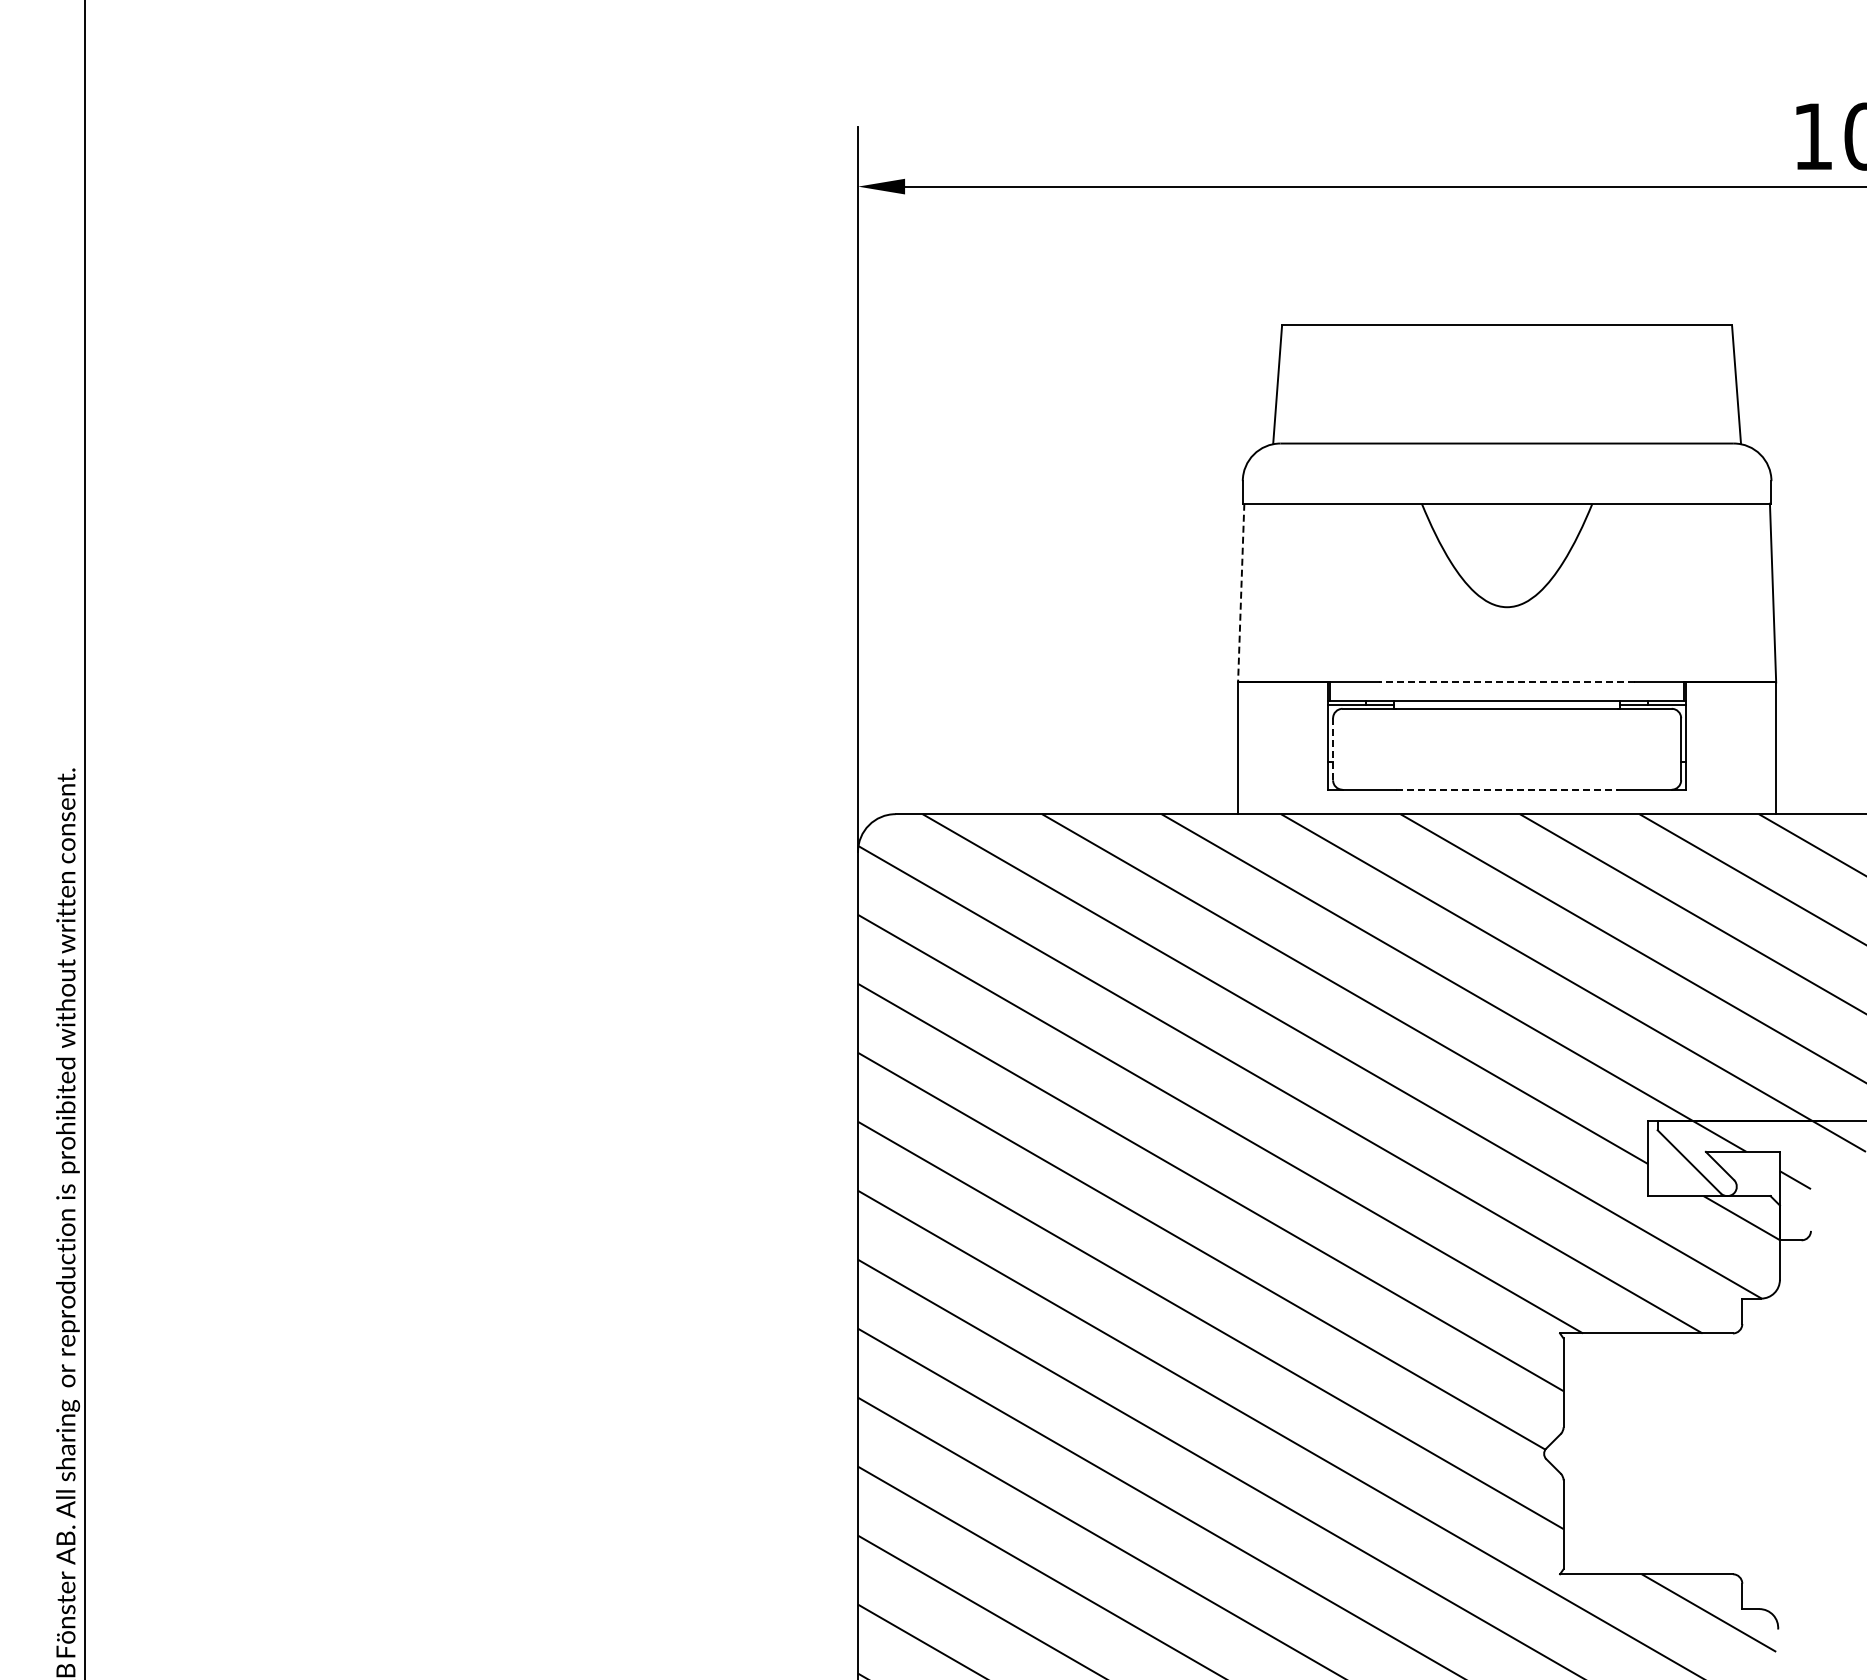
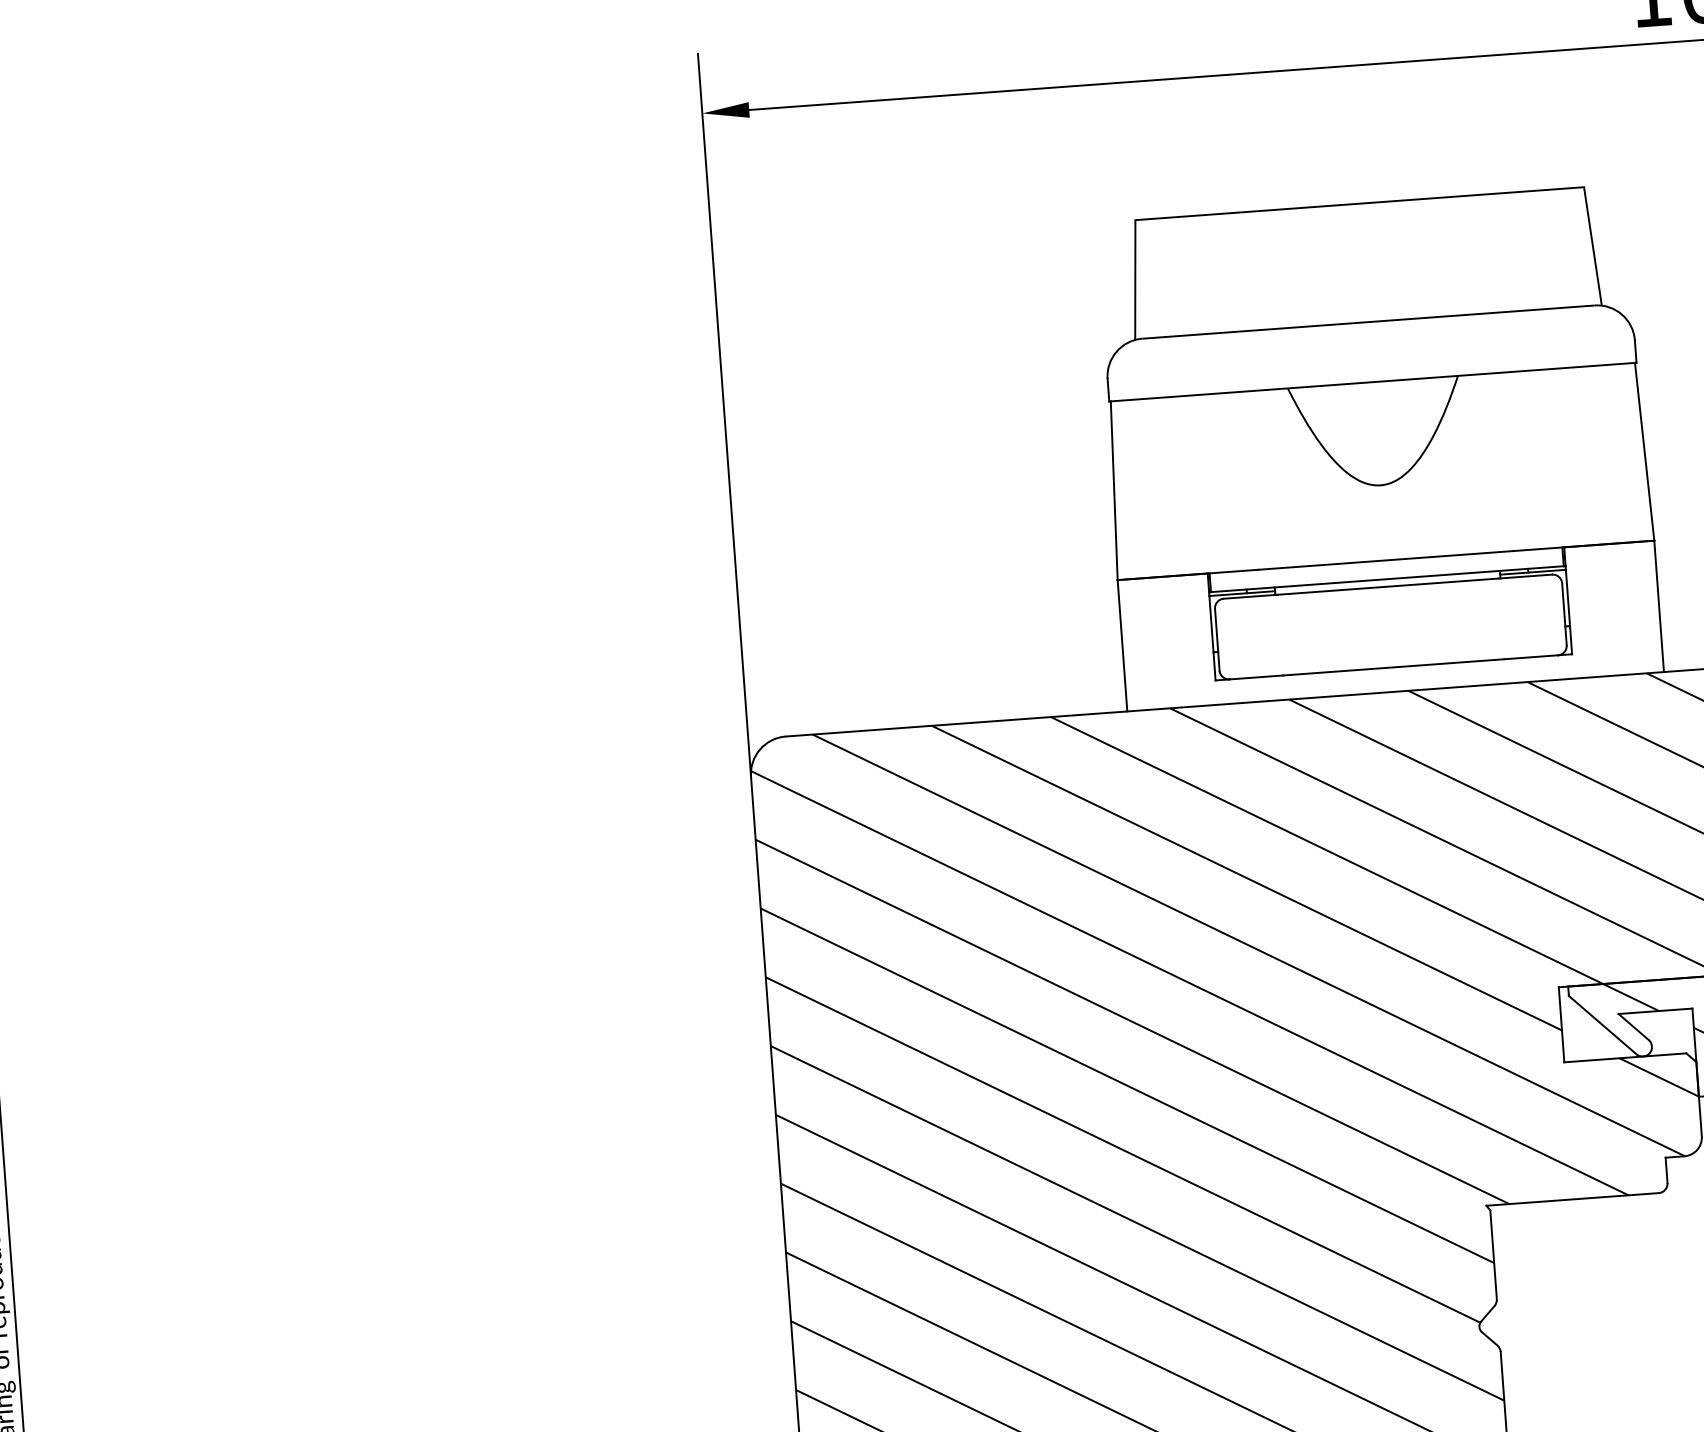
line: (1241, 593) -> (1114, 491), dashed -> solid
line: (1507, 682) -> (1386, 560), dashed -> solid
line: (1333, 749) -> (1217, 639), dashed -> solid
line: (1507, 789) -> (1394, 667), dashed -> solid

